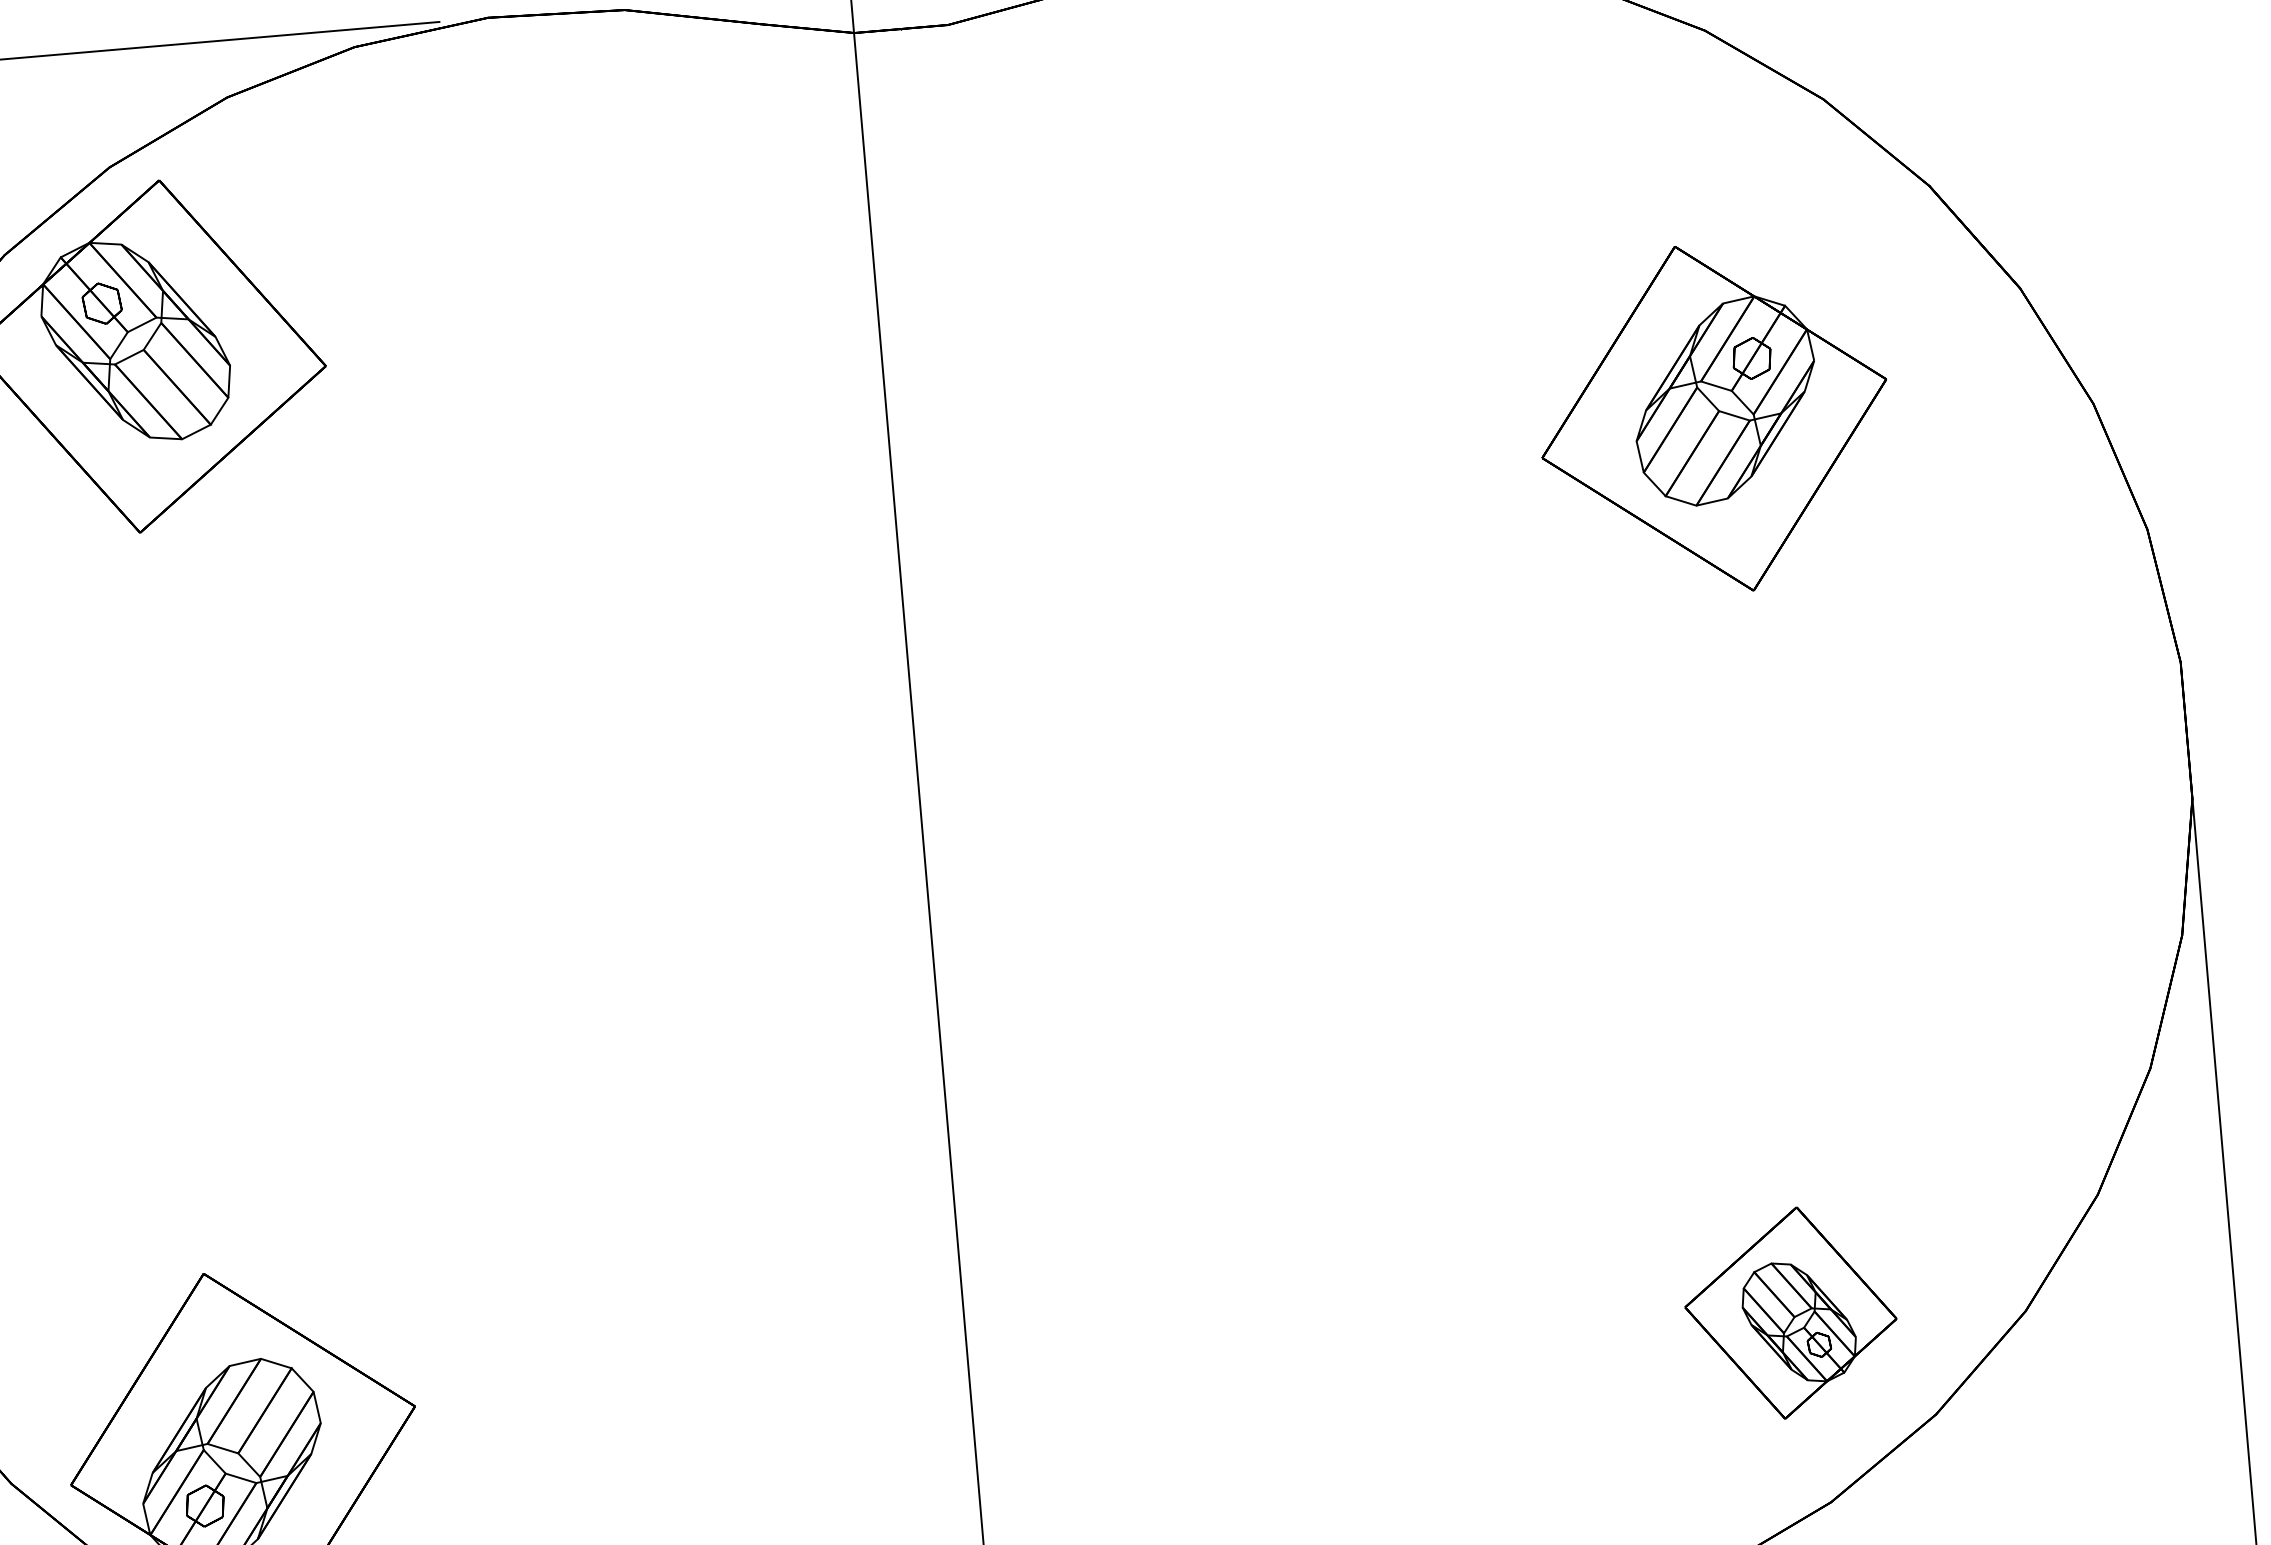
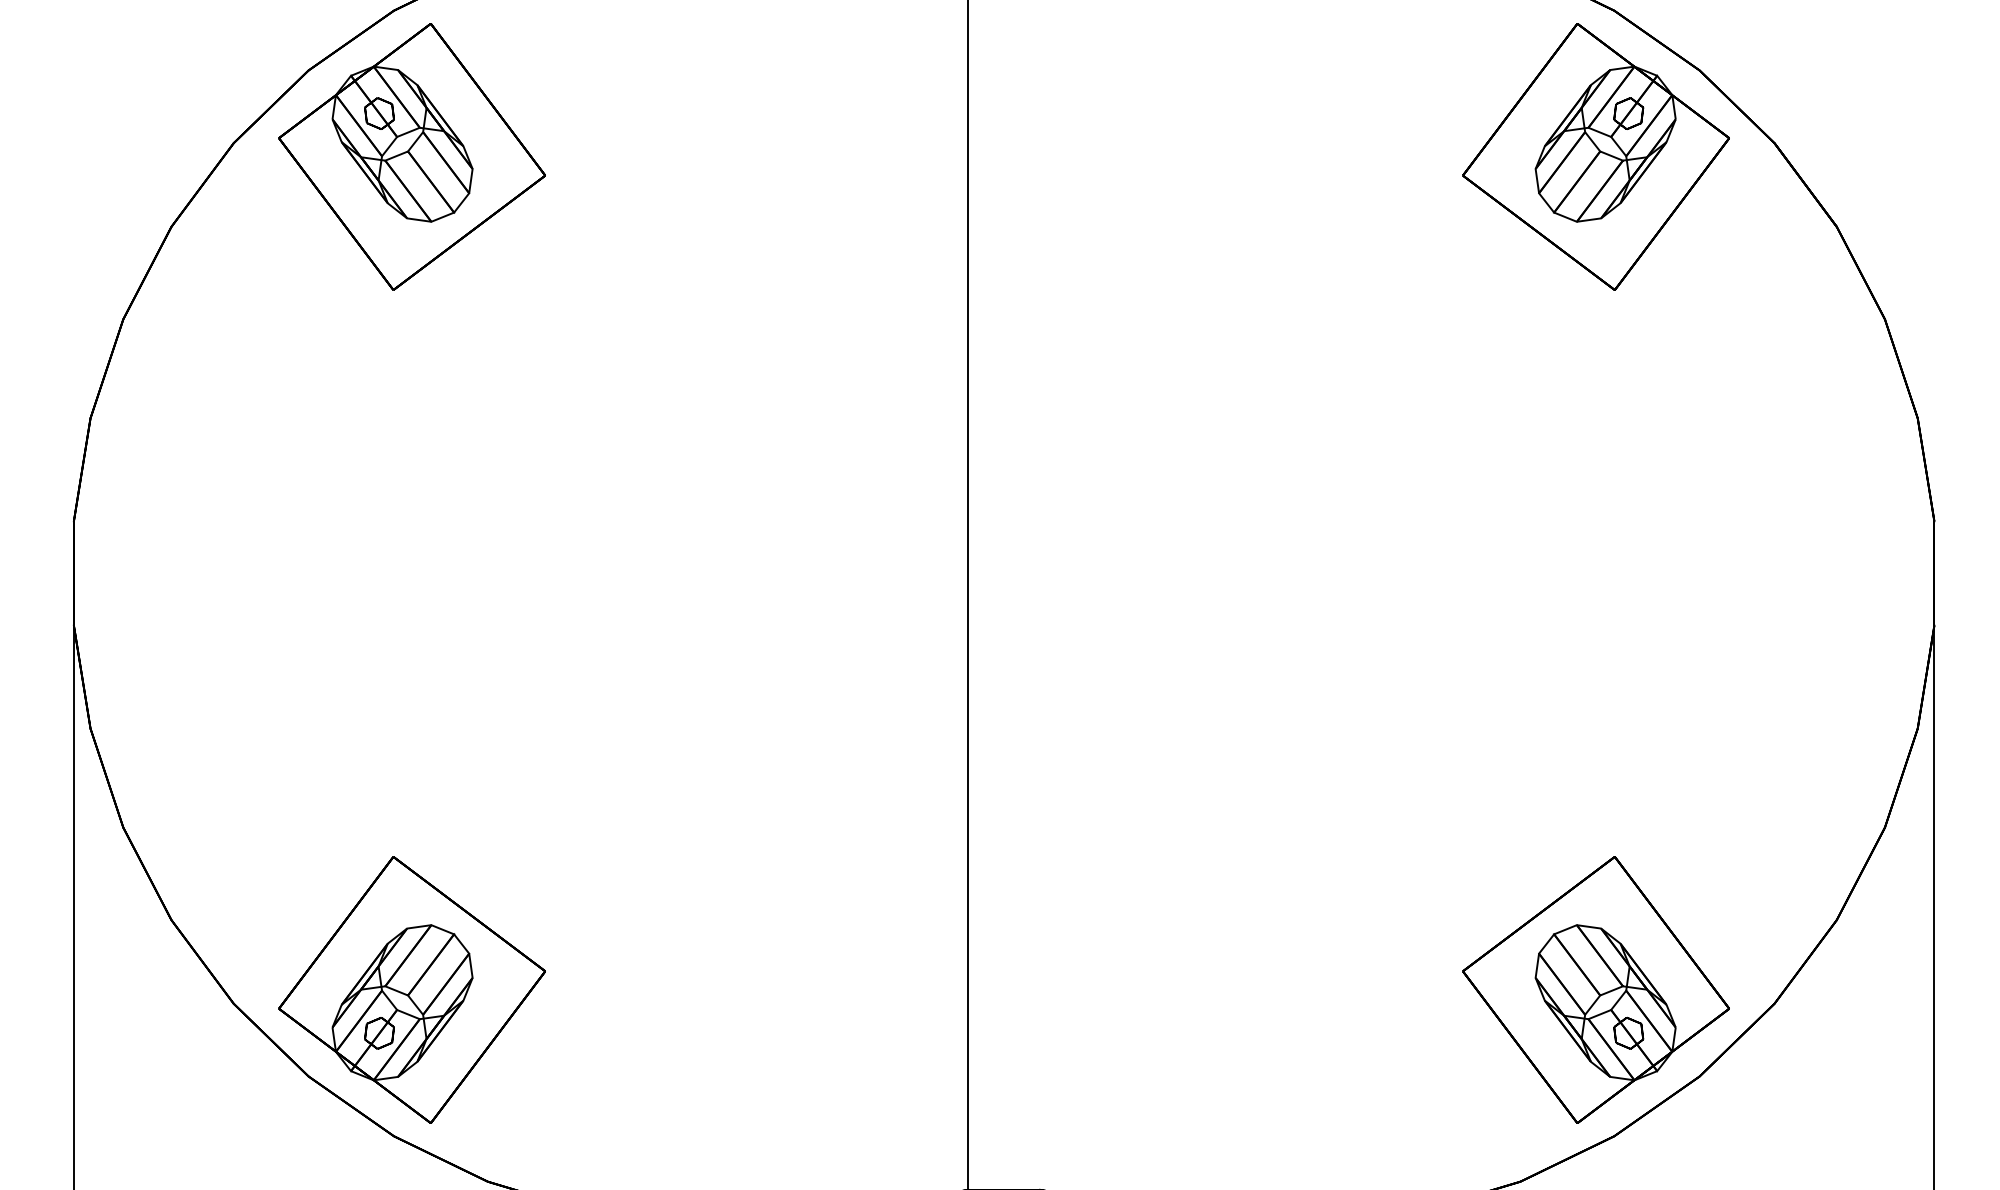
part: (1713, 418) -> (1595, 156), moved
part: (1790, 1312) -> (1595, 989), size x1.67

